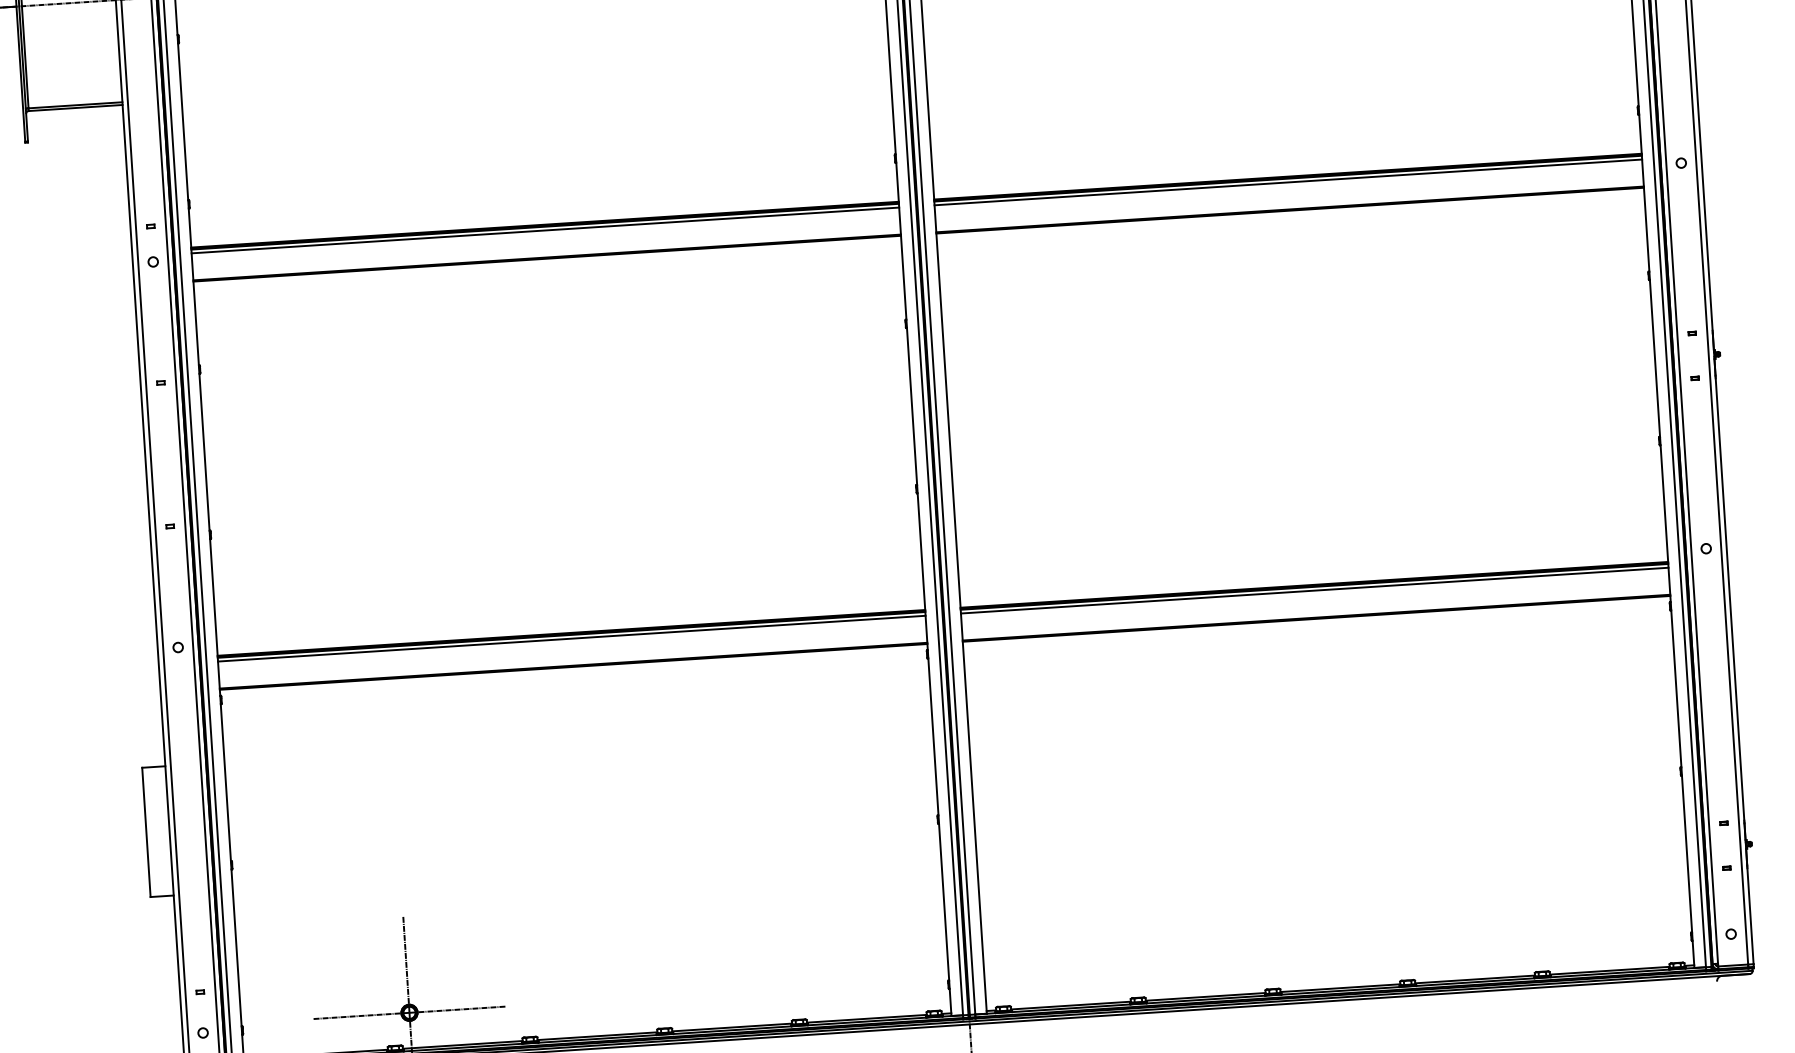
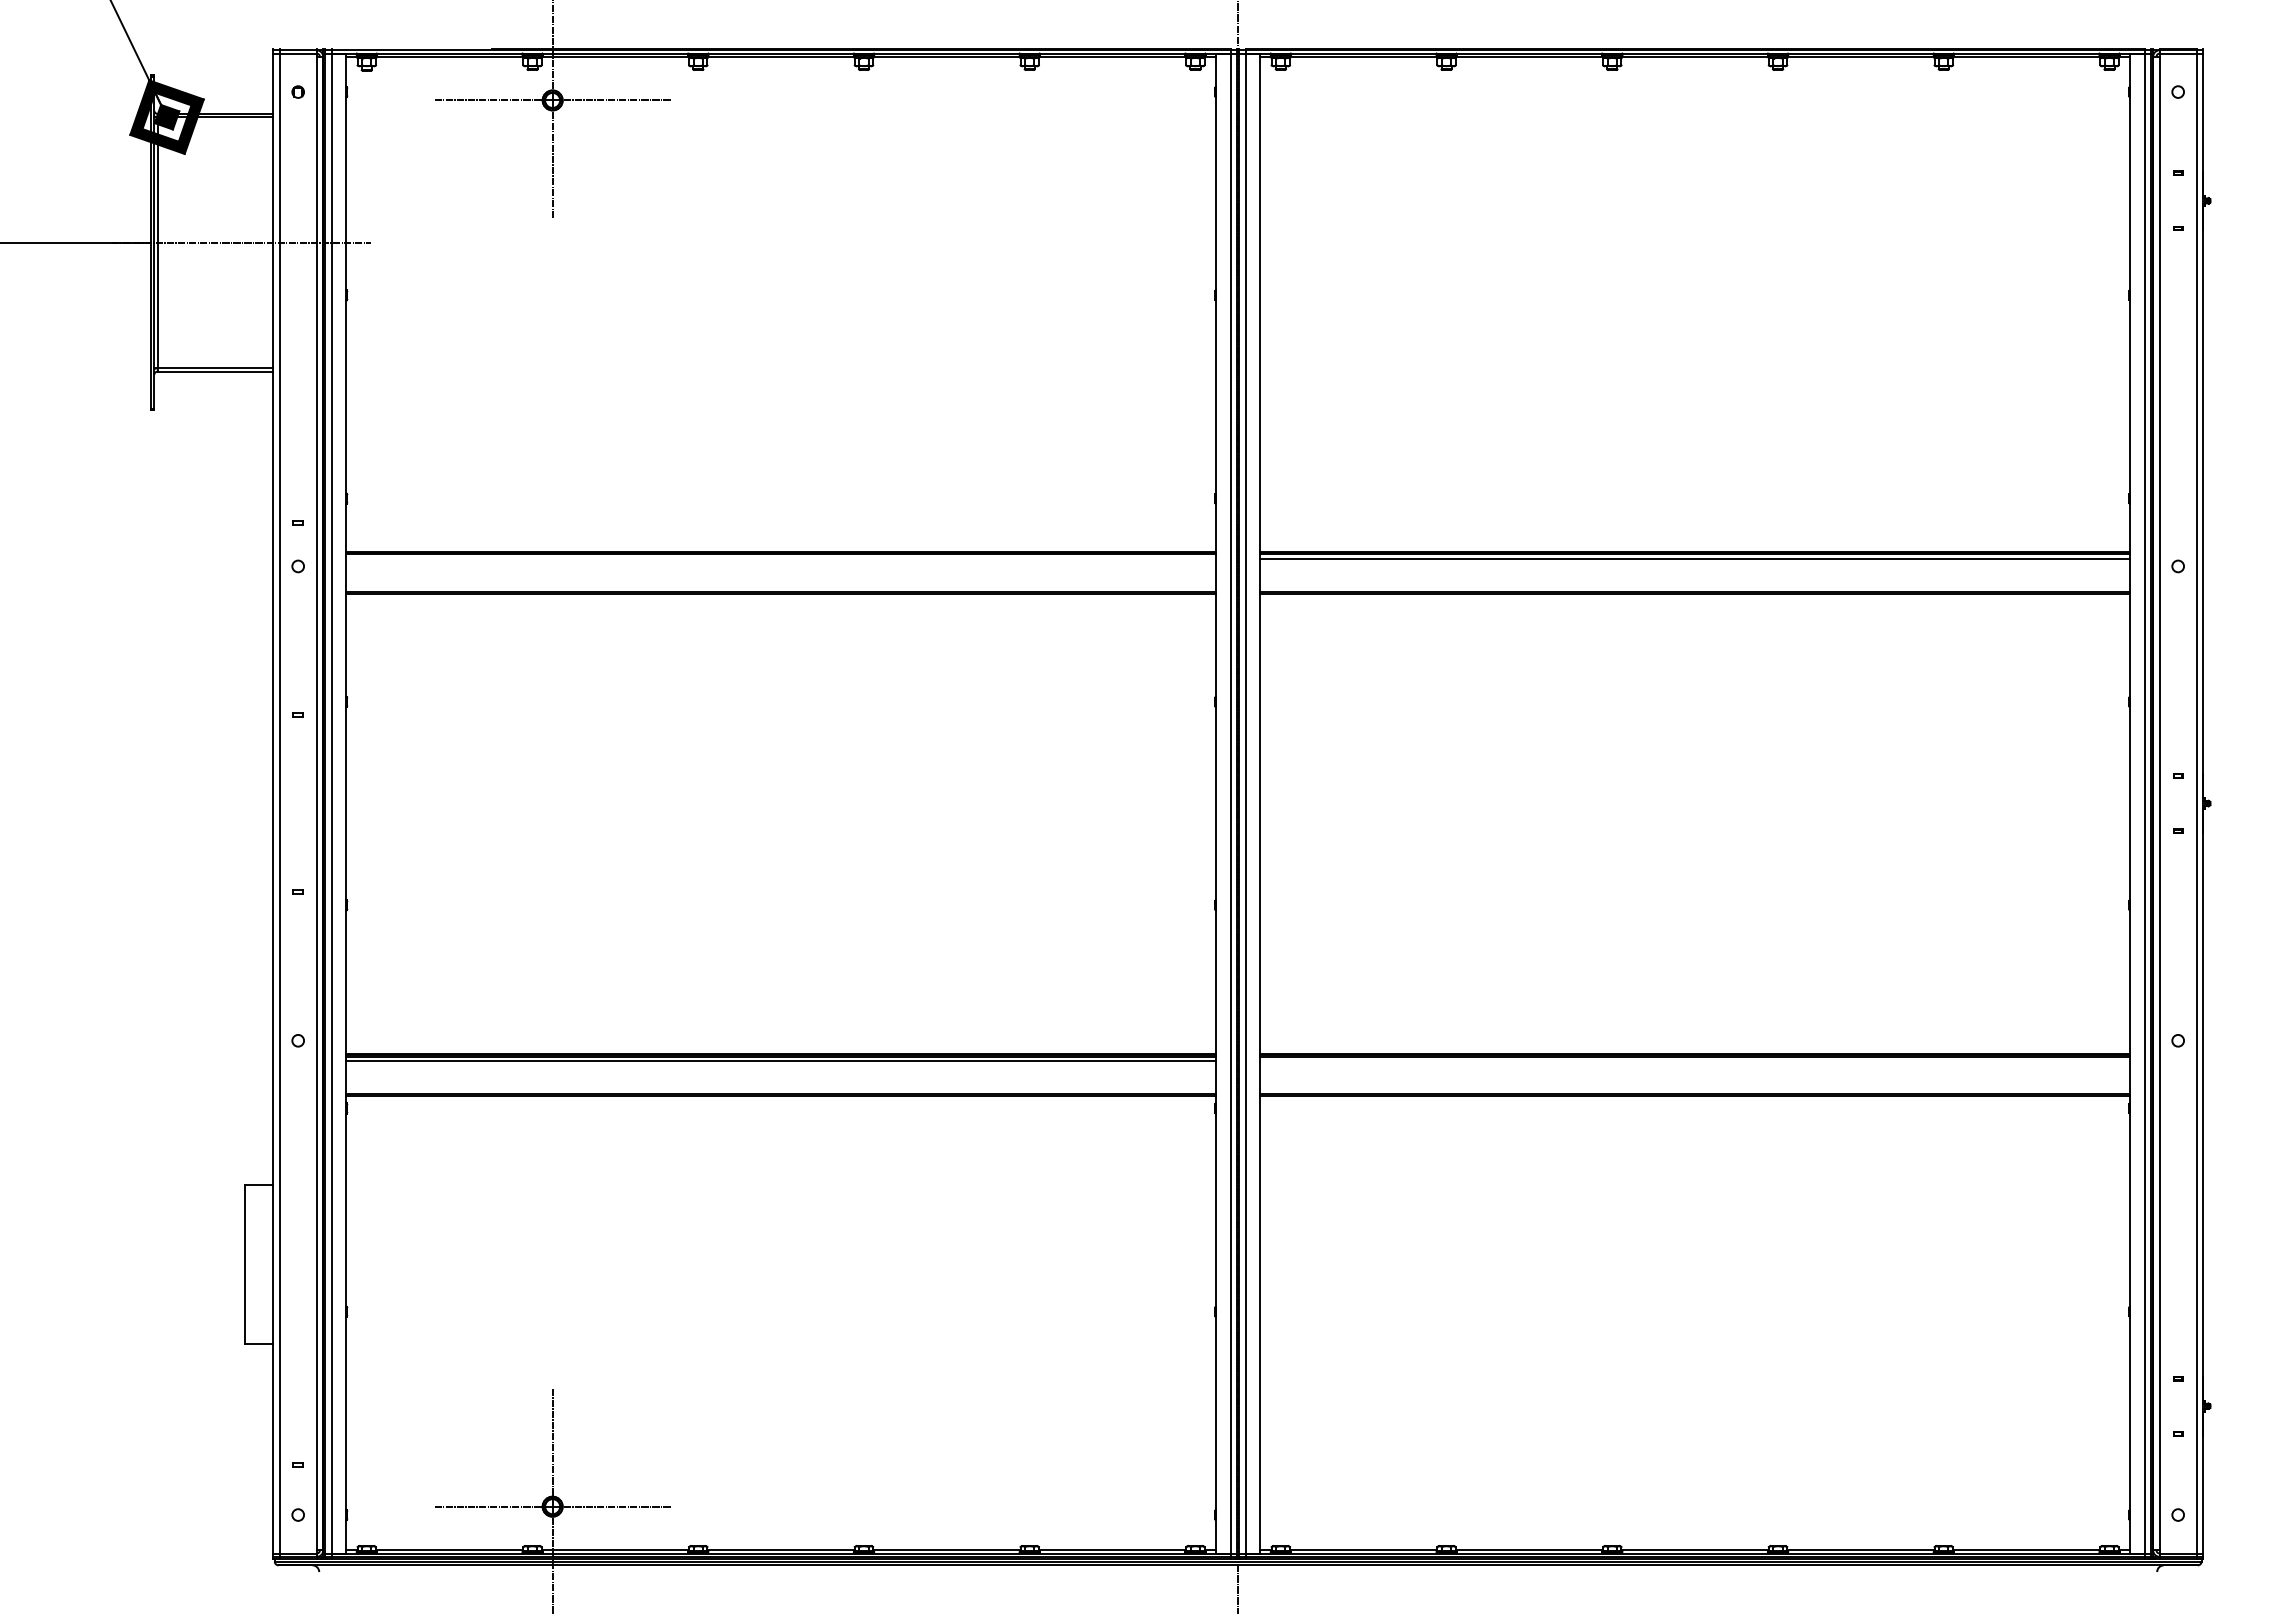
line: (544, 230) -> (780, 558), removed
line: (1314, 590) -> (1694, 1061), removed

